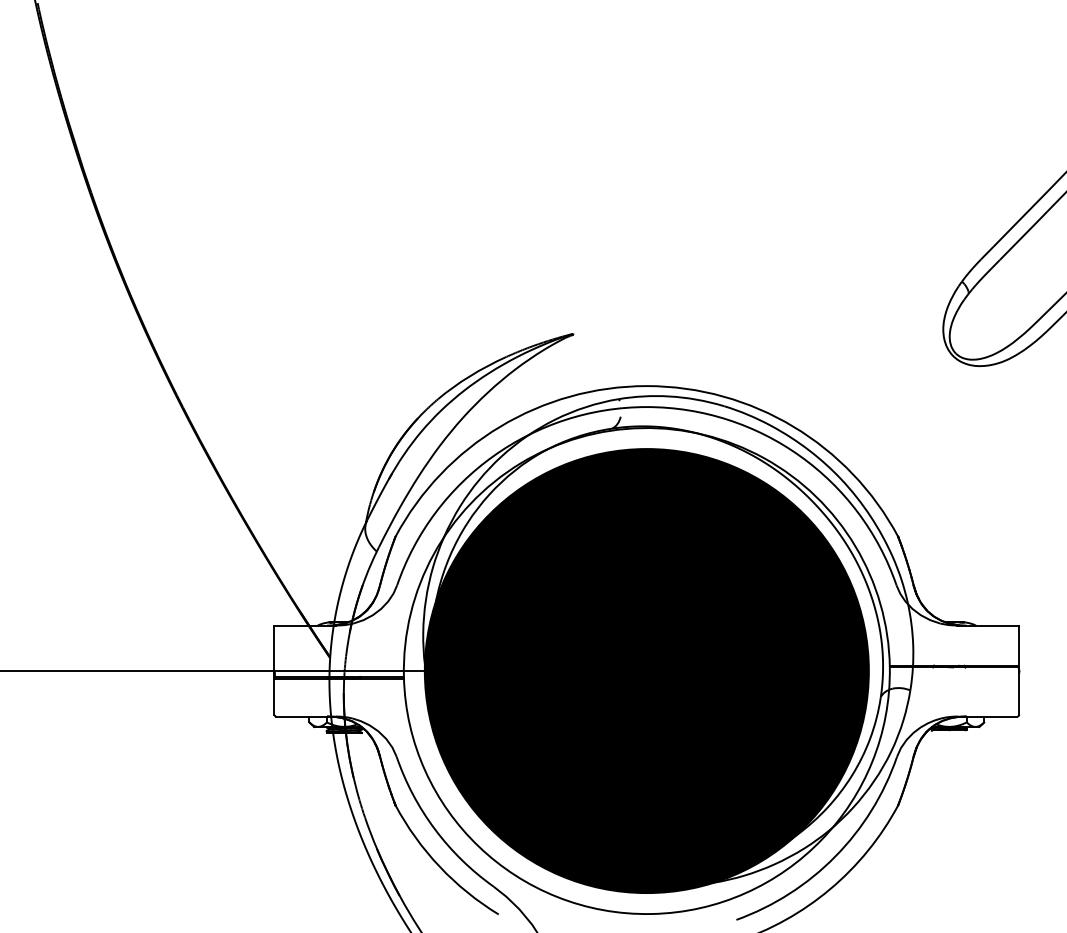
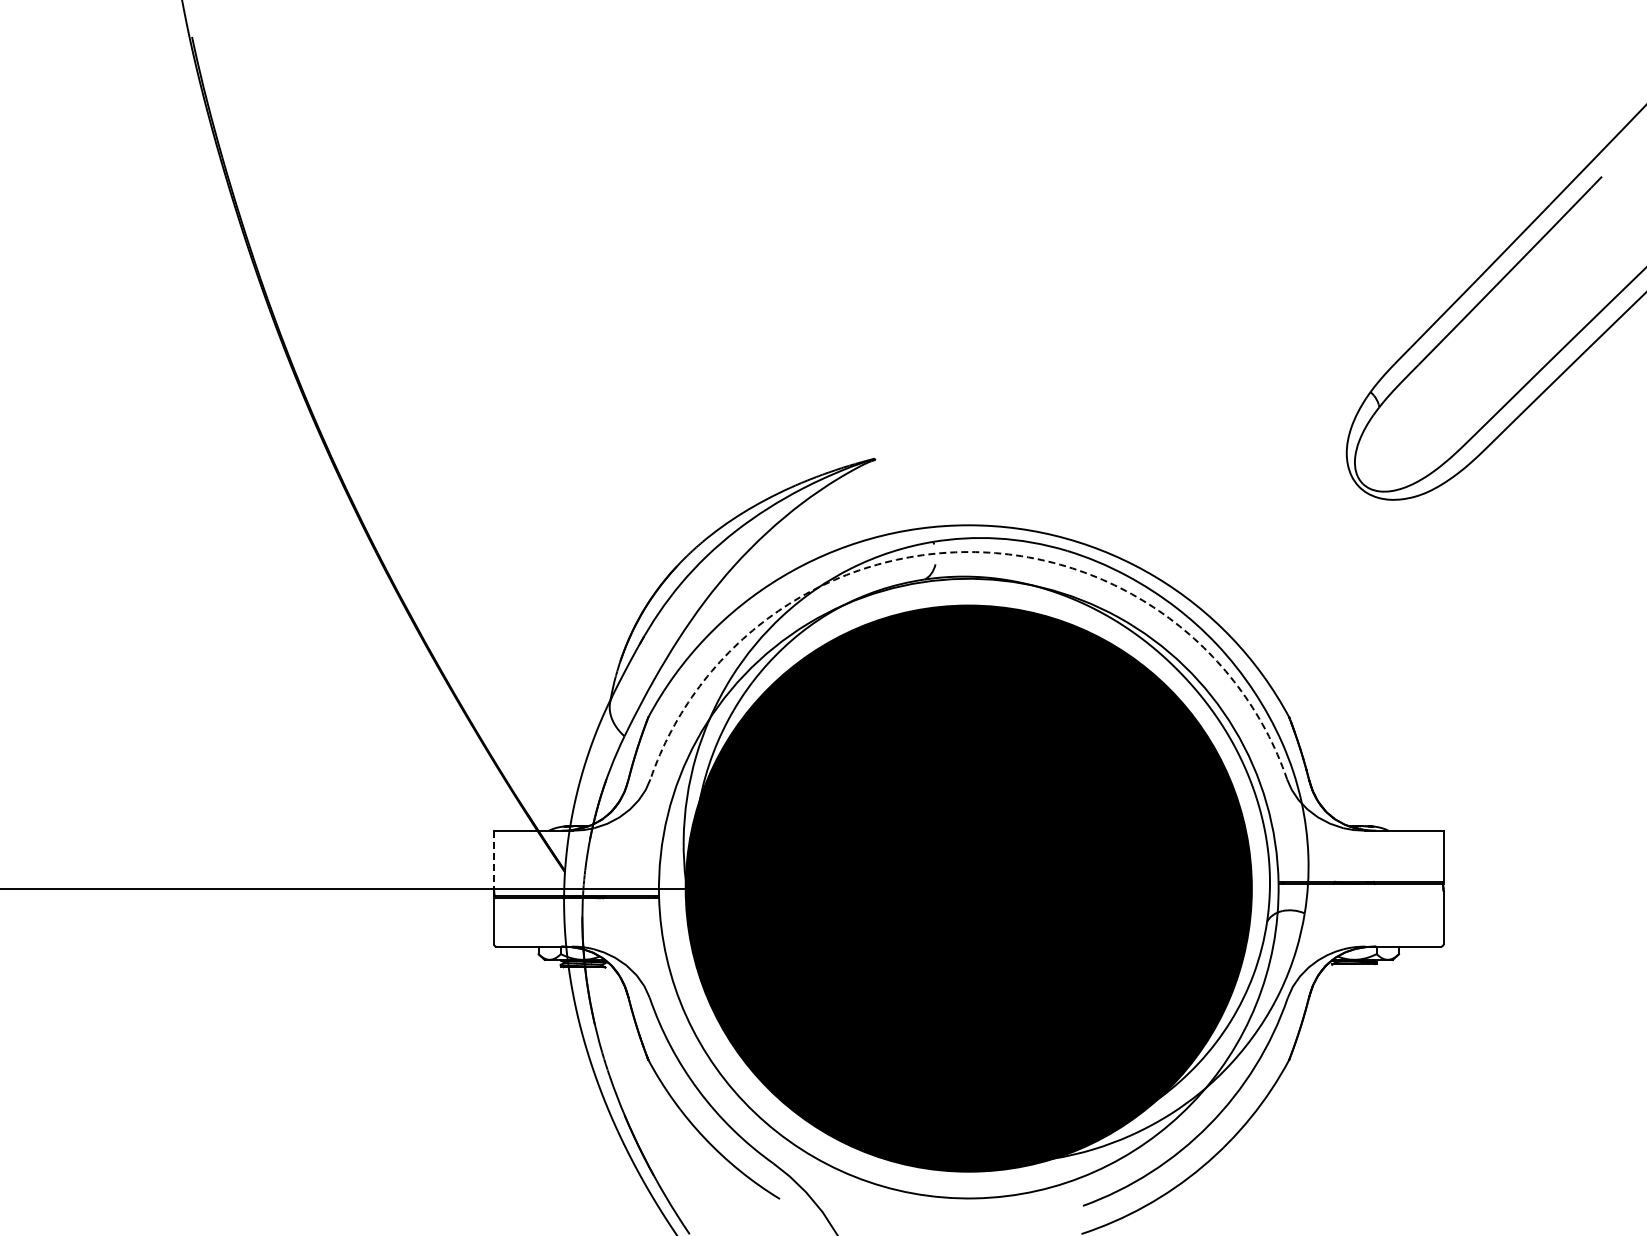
arc: (646, 407) -> (968, 552), solid -> dashed
line: (274, 648) -> (494, 860), solid -> dashed

